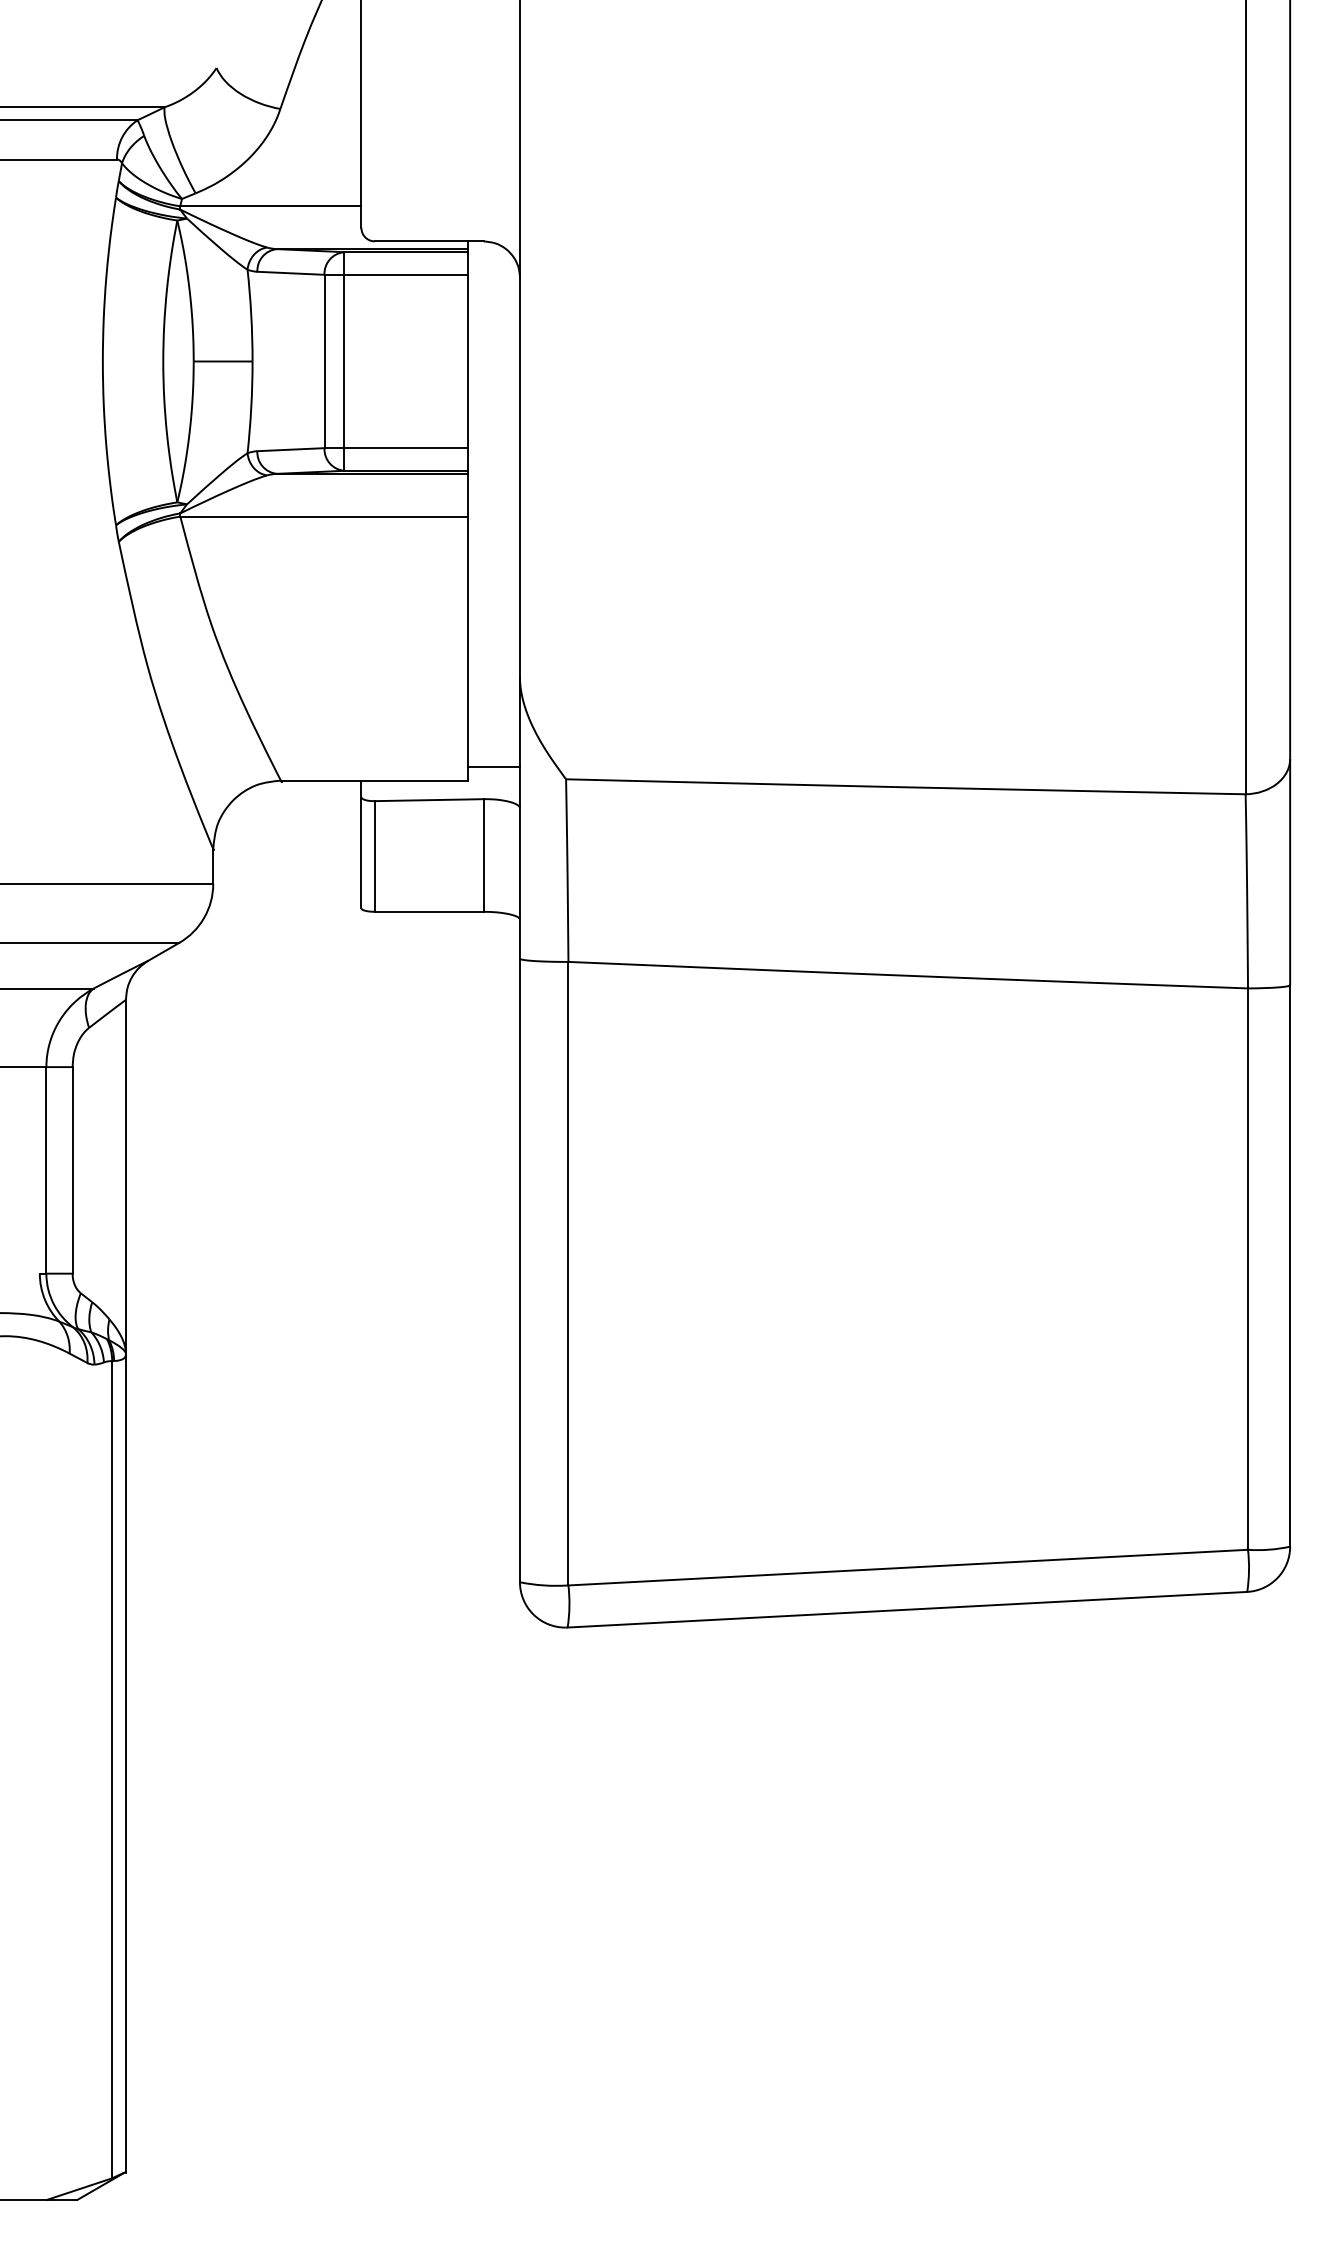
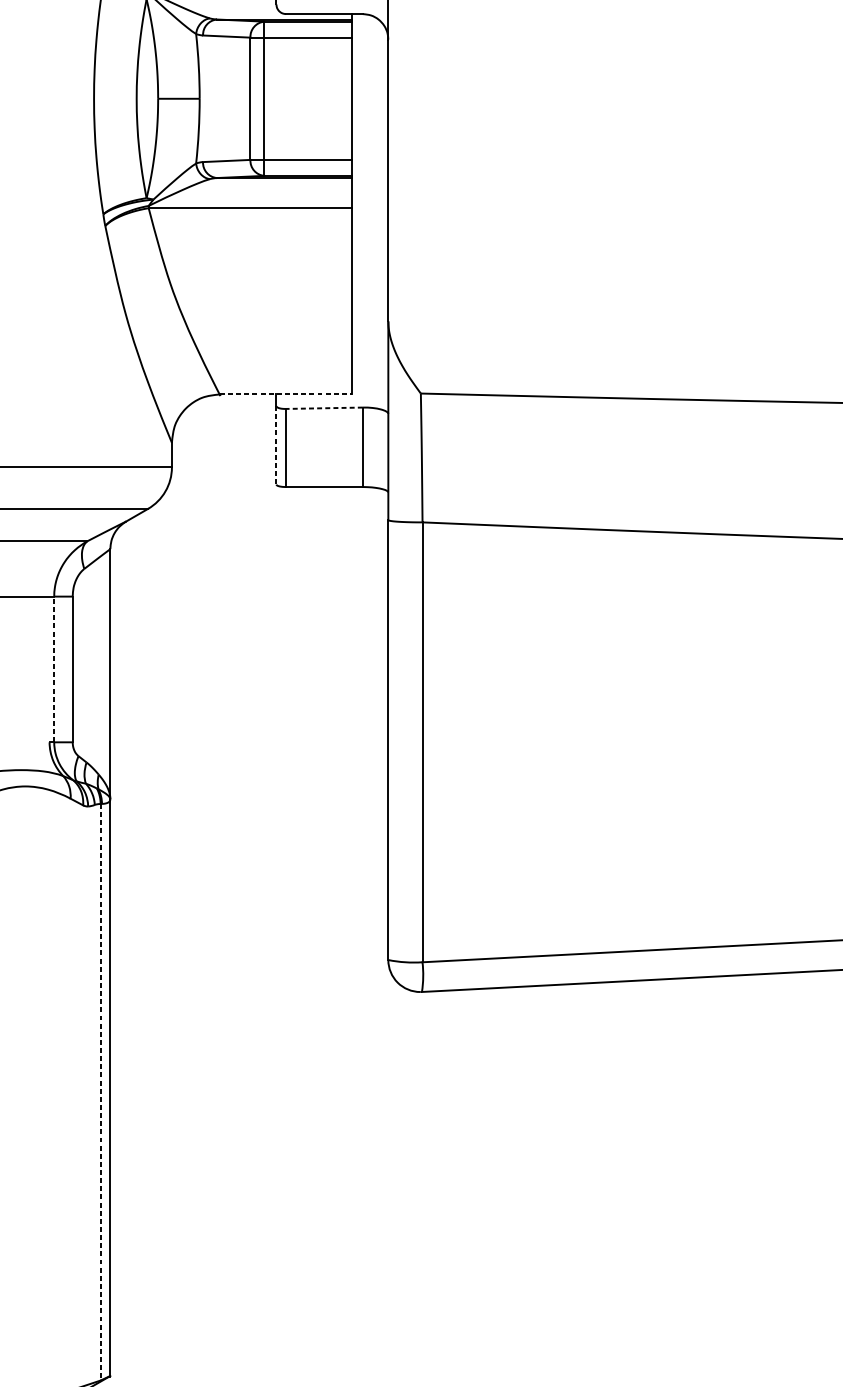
line: (493, 766) -> (369, 384), removed
line: (375, 780) -> (286, 394), solid -> dashed
line: (428, 800) -> (323, 408), solid -> dashed
line: (361, 852) -> (276, 445), solid -> dashed
line: (46, 1169) -> (54, 668), solid -> dashed
line: (112, 1769) -> (100, 1092), solid -> dashed

